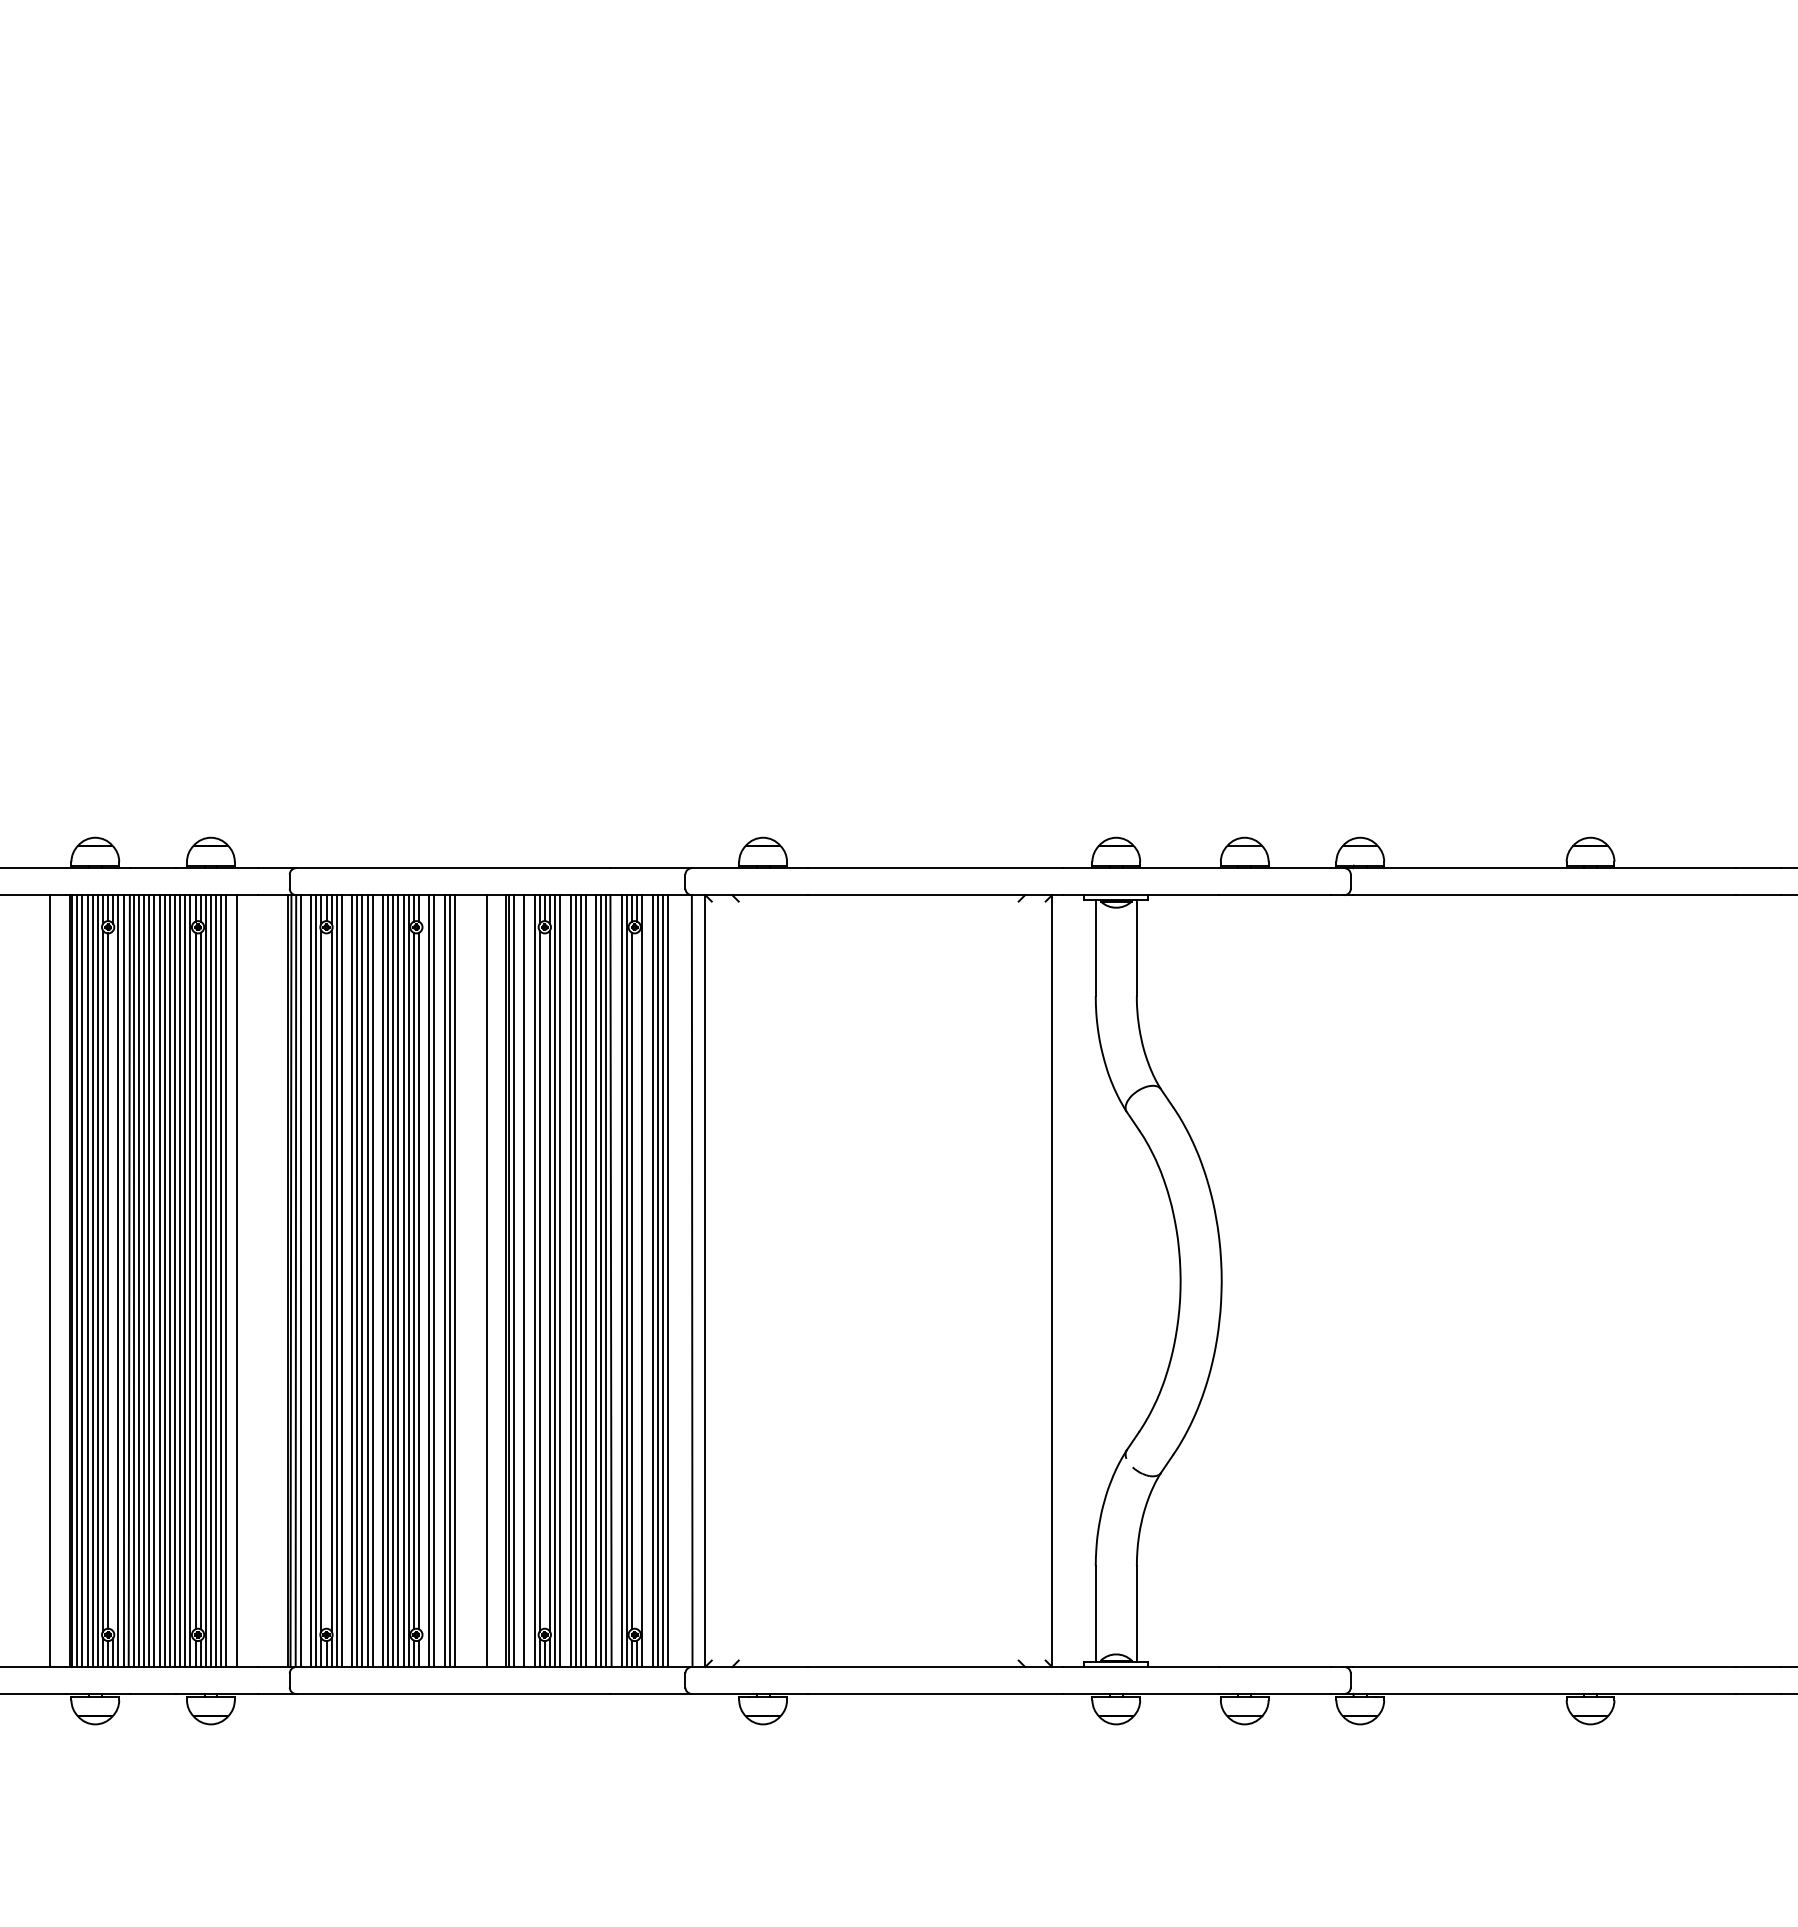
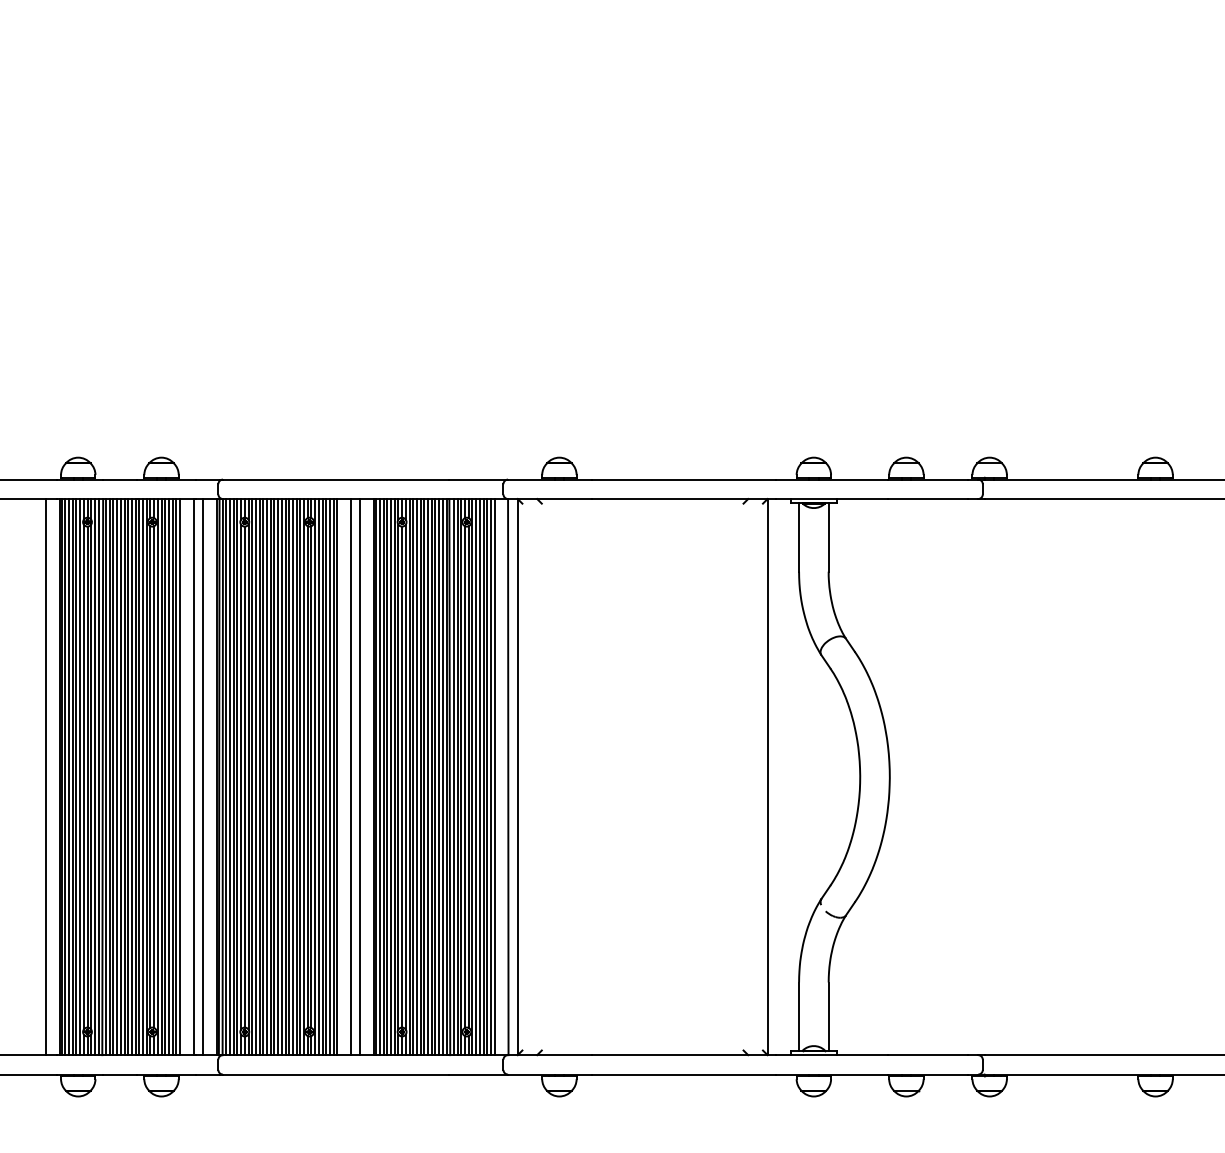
line: (113, 1280) -> (91, 776), added
line: (326, 1280) -> (244, 776), added
line: (544, 1280) -> (401, 776), added
line: (637, 1280) -> (468, 776), added
line: (231, 1281) -> (176, 777), added
line: (255, 1281) -> (193, 777), added
line: (268, 1281) -> (203, 777), added
line: (305, 1281) -> (229, 777), added
line: (347, 1281) -> (259, 777), added
line: (377, 1281) -> (281, 777), added
line: (424, 1281) -> (315, 777), added
line: (439, 1281) -> (326, 777), added
line: (474, 1281) -> (351, 777), added
line: (519, 1281) -> (383, 777), added
line: (529, 1281) -> (391, 777), added
line: (565, 1281) -> (417, 777), added
line: (591, 1281) -> (435, 777), added
line: (616, 1281) -> (453, 777), added
line: (647, 1281) -> (476, 777), added
line: (673, 1281) -> (494, 777), added

